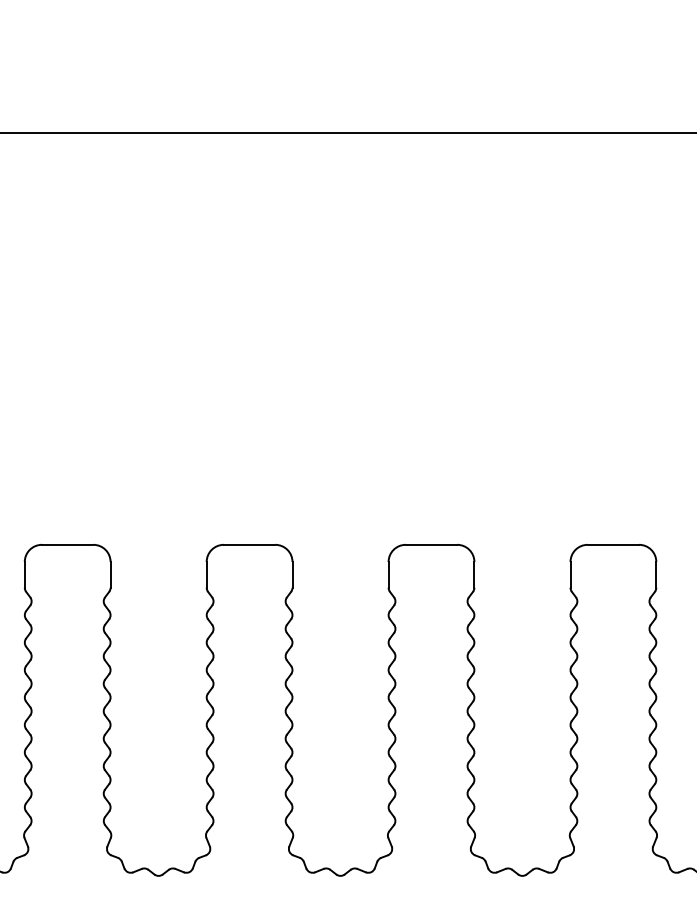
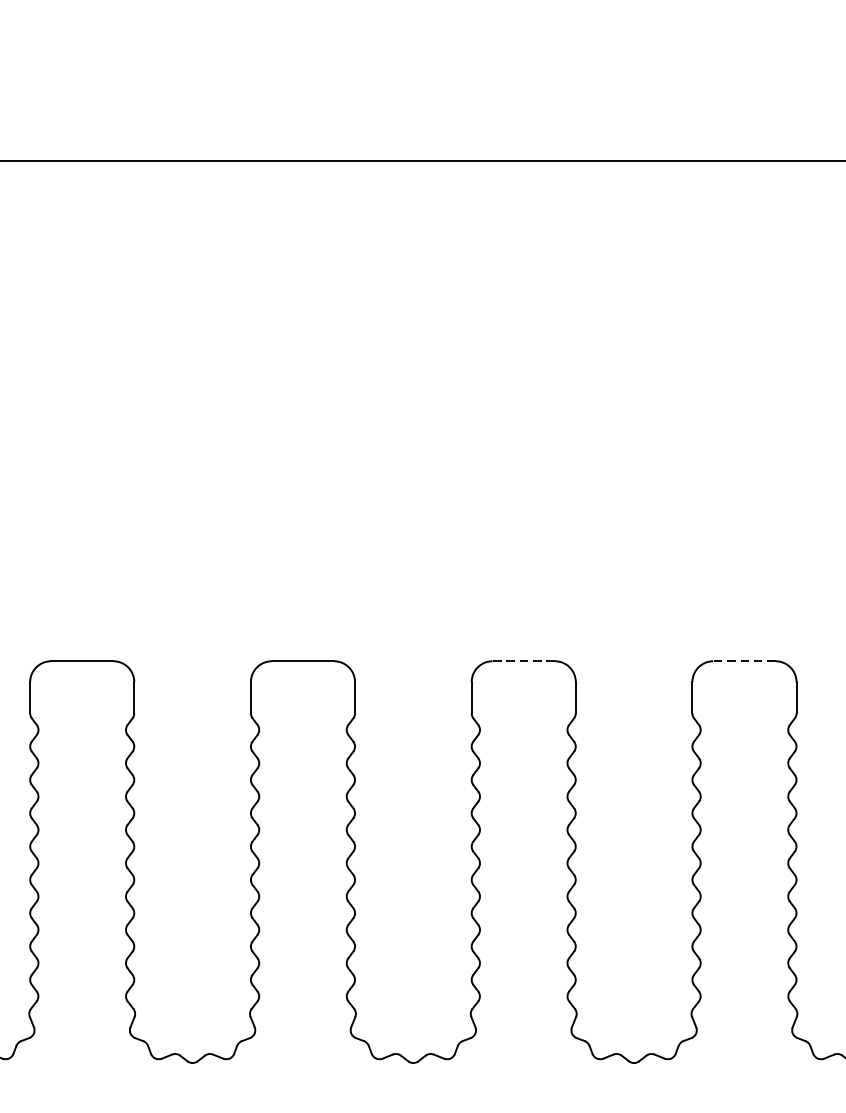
line: (431, 544) -> (523, 660), solid -> dashed
line: (613, 544) -> (744, 660), solid -> dashed

